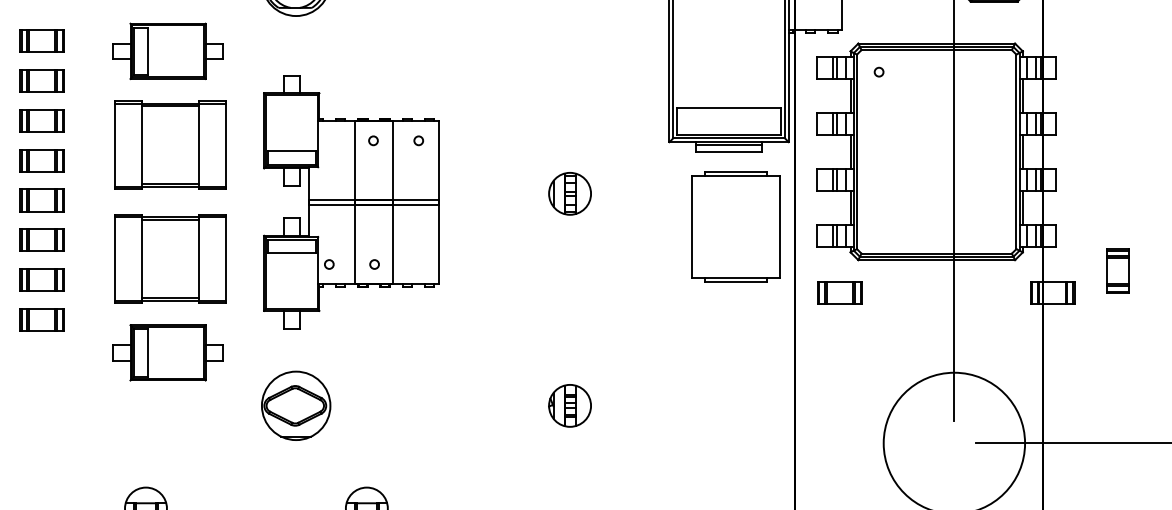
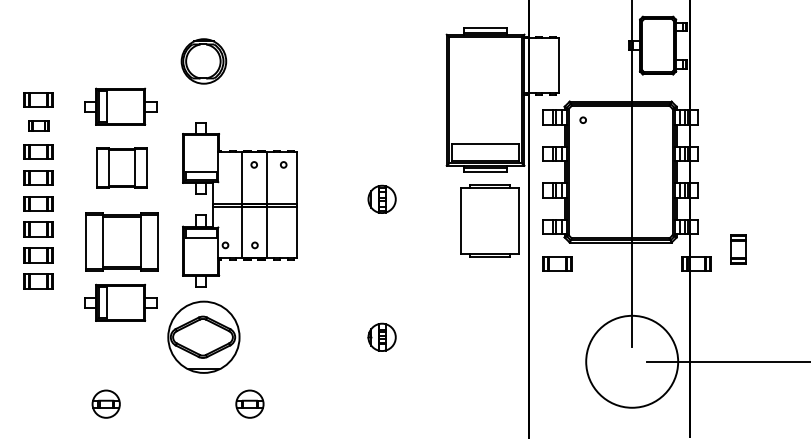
part: (41, 80) -> (38, 125), size x0.7
part: (169, 144) -> (121, 167), size x0.7
part: (295, 406) -> (203, 337), size x1.6

